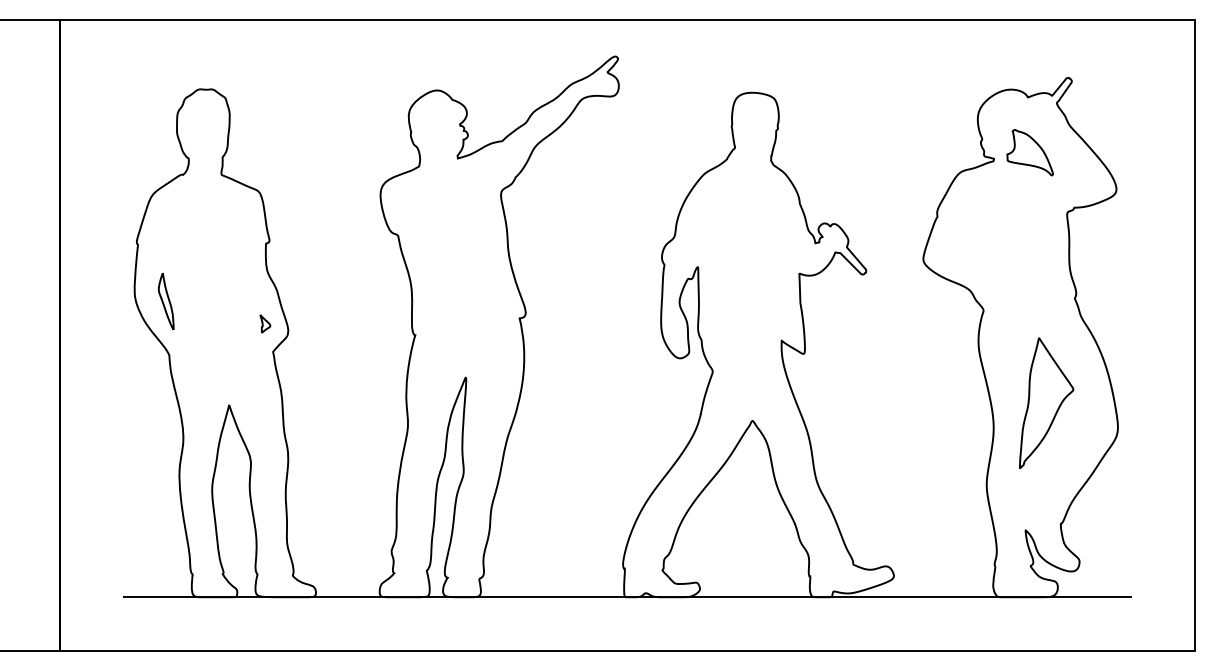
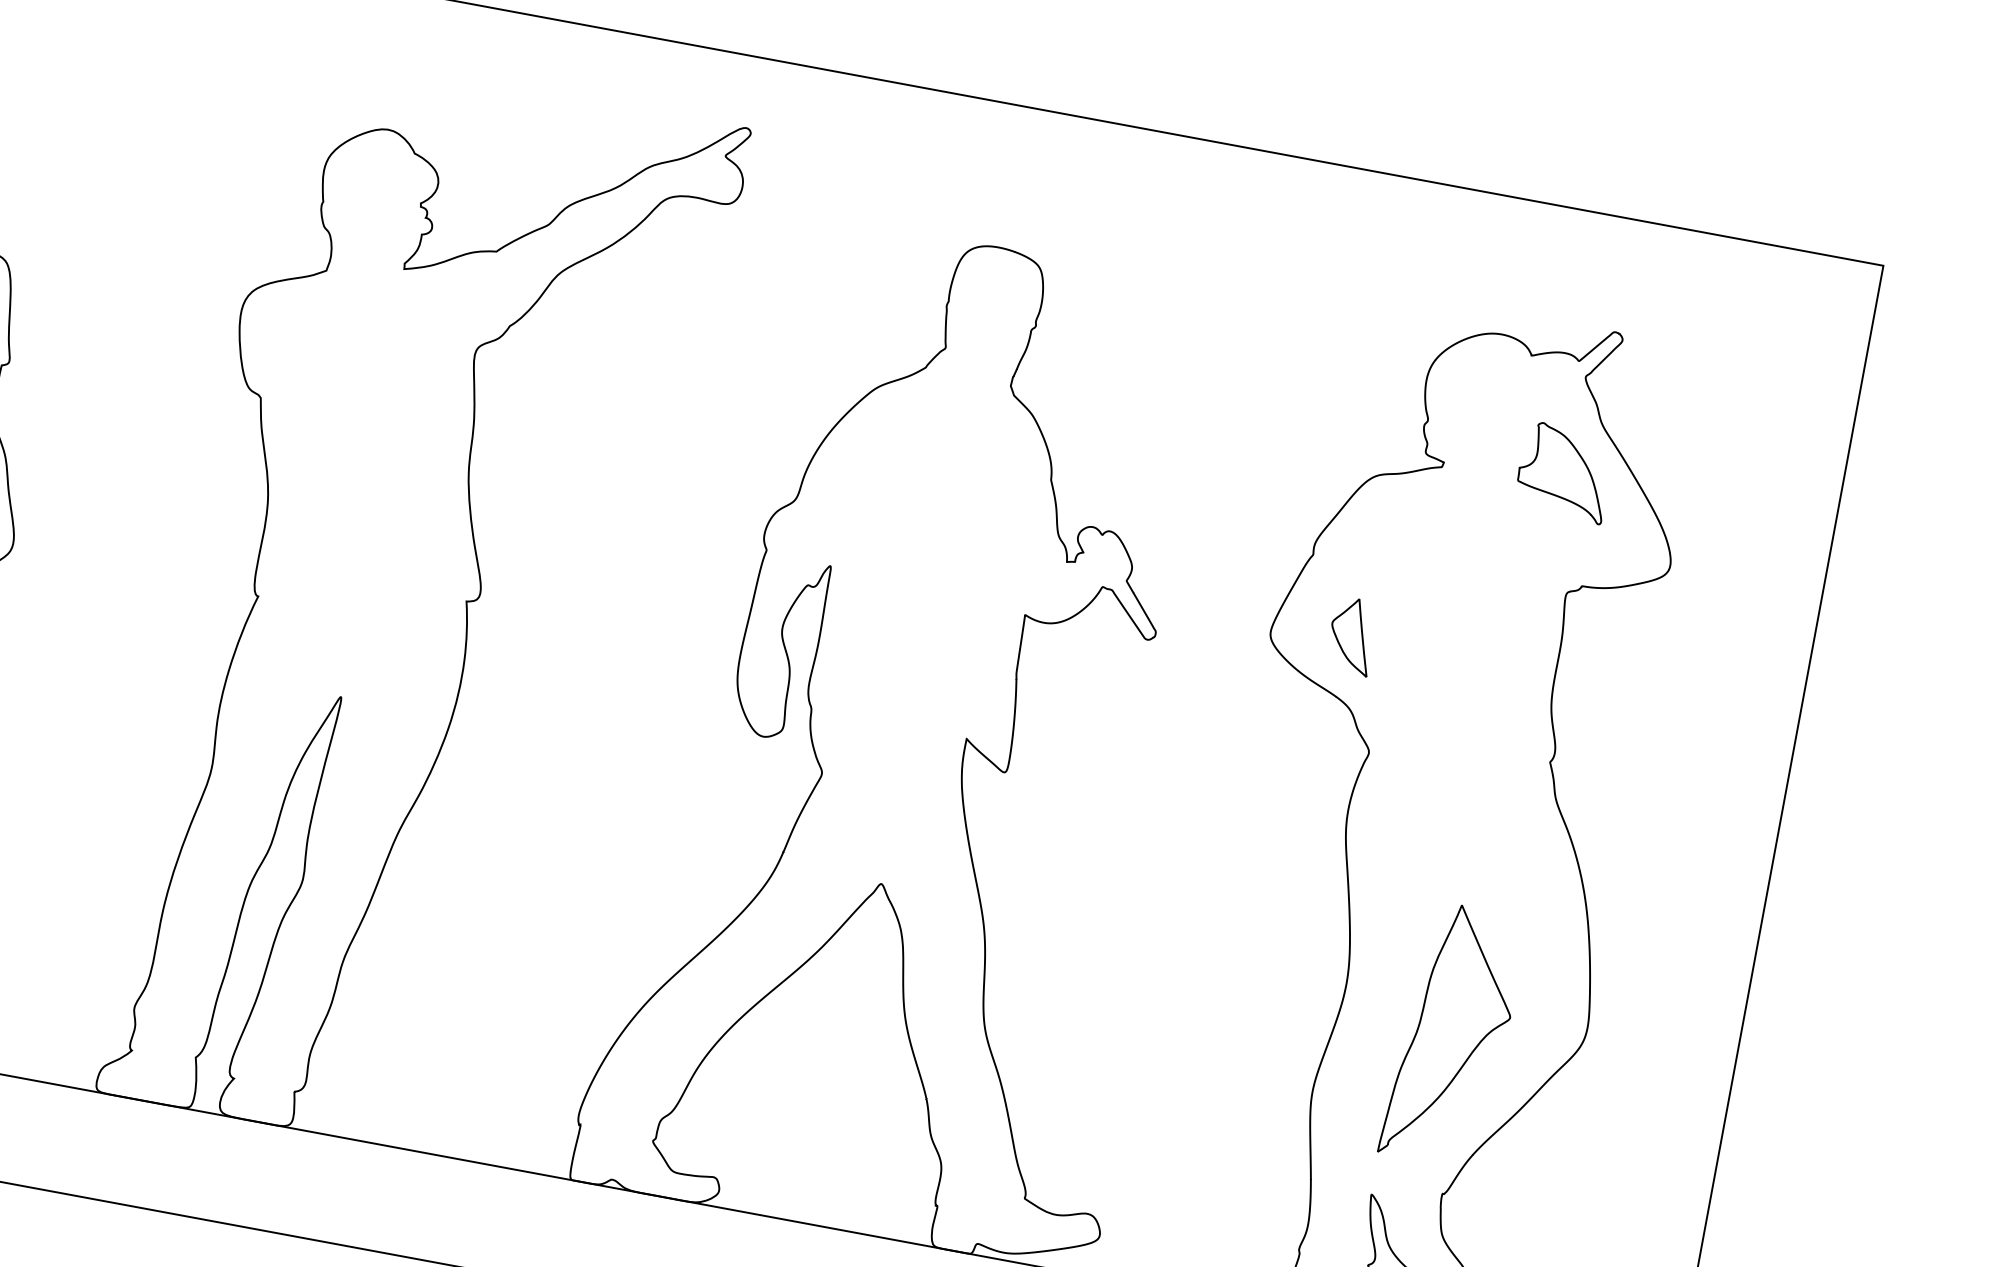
part: (1029, 152) -> (1563, 471), moved
part: (964, 253) -> (1352, 635), added
part: (1046, 403) -> (1452, 1035), moved

